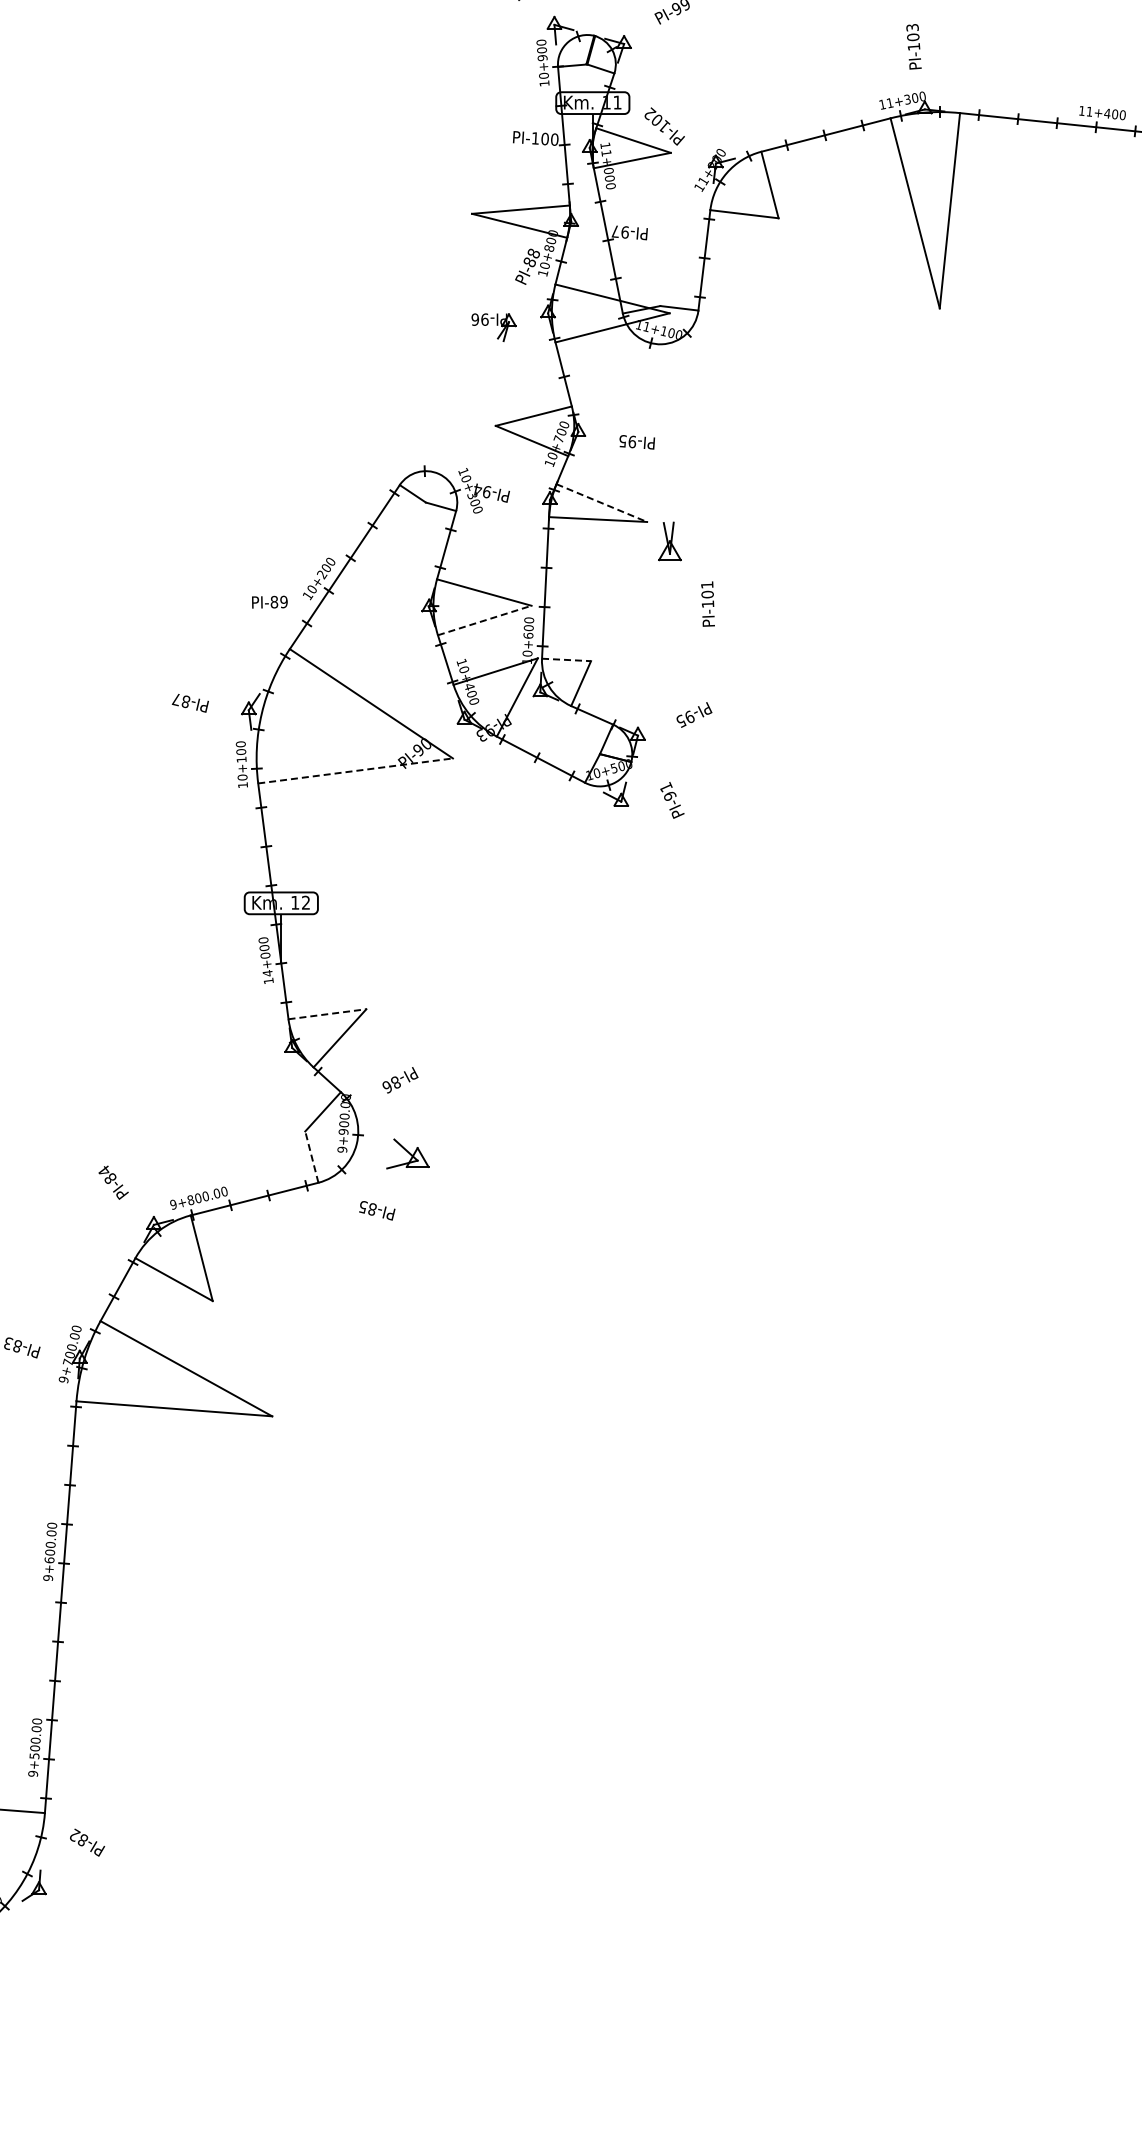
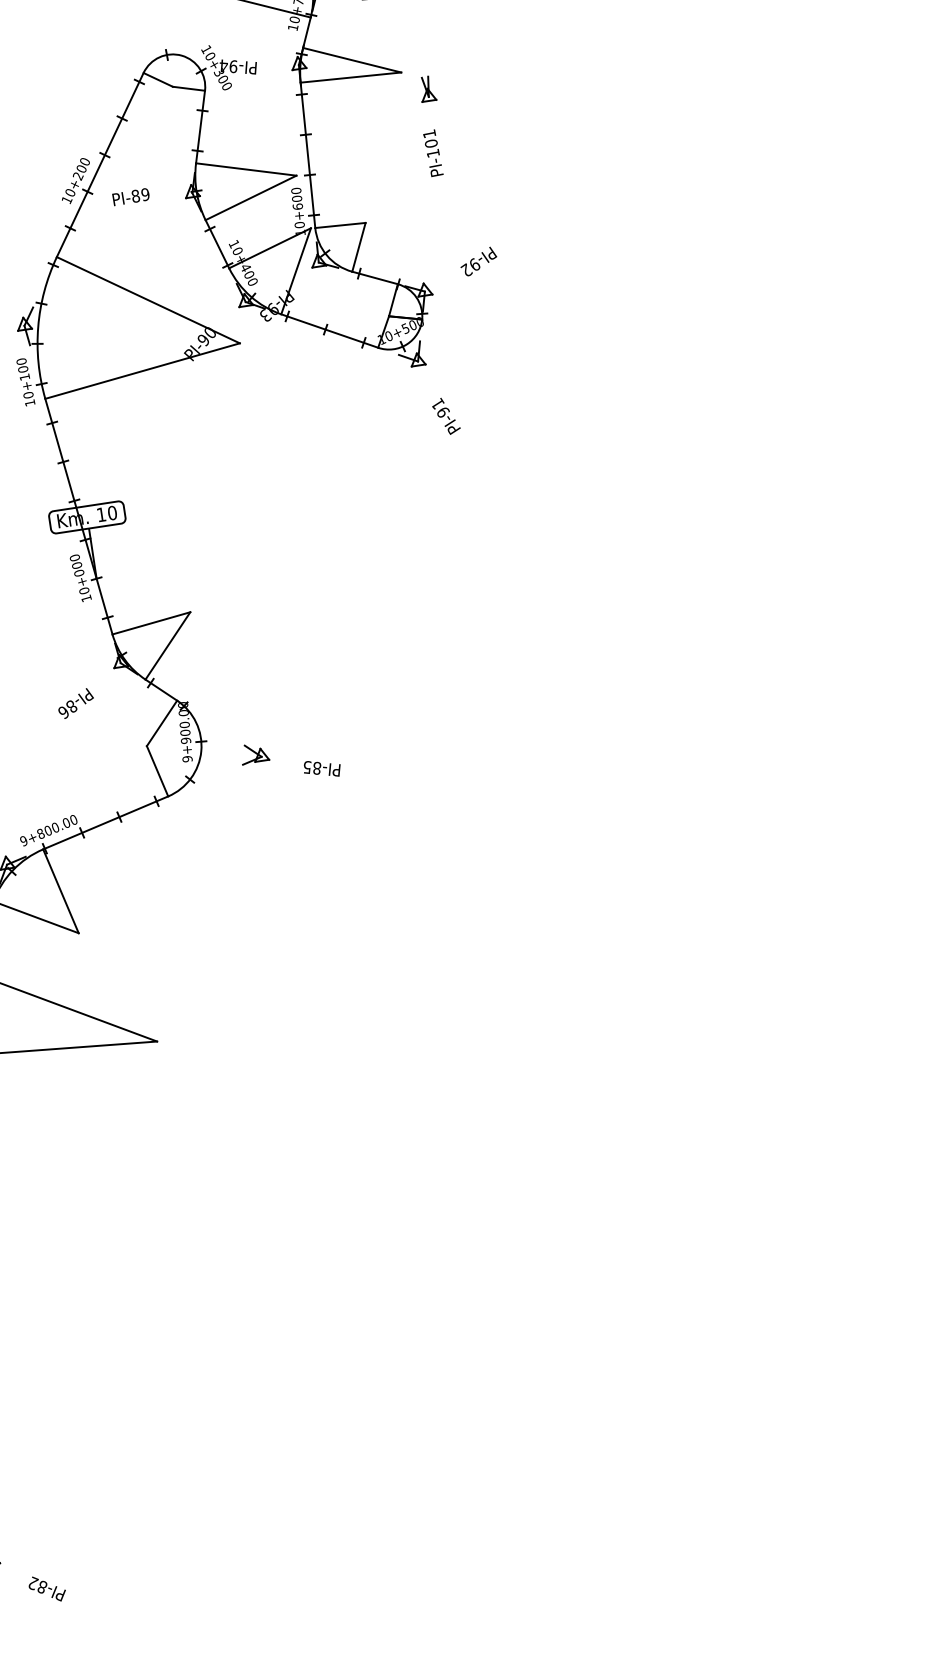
line: (602, 503) -> (352, 60), dashed -> solid
part: (669, 541) -> (427, 88), size x0.62
text: (269, 601) -> (130, 196), moved
text: (707, 603) -> (432, 152), moved
line: (485, 620) -> (251, 197), dashed -> solid
line: (566, 659) -> (340, 225), dashed -> solid
text: (680, 720) -> (465, 269), PI-95 -> PI-92
line: (356, 770) -> (143, 370), dashed -> solid
text: (672, 800) -> (446, 416), moved
text: (305, 902) -> (111, 512), 12 -> 10
text: (267, 973) -> (84, 591), 14+000 -> 10+000
line: (327, 1014) -> (151, 623), dashed -> solid
text: (400, 1080) -> (76, 703), moved
part: (407, 1154) -> (254, 753), size x0.62
line: (311, 1157) -> (157, 771), dashed -> solid
text: (377, 1210) -> (322, 768), moved
text: (87, 1842) -> (47, 1588), moved

